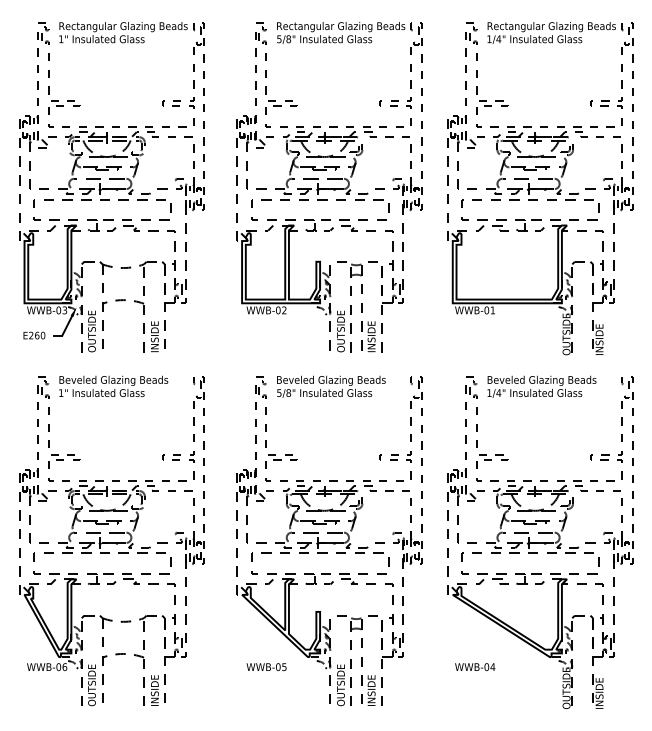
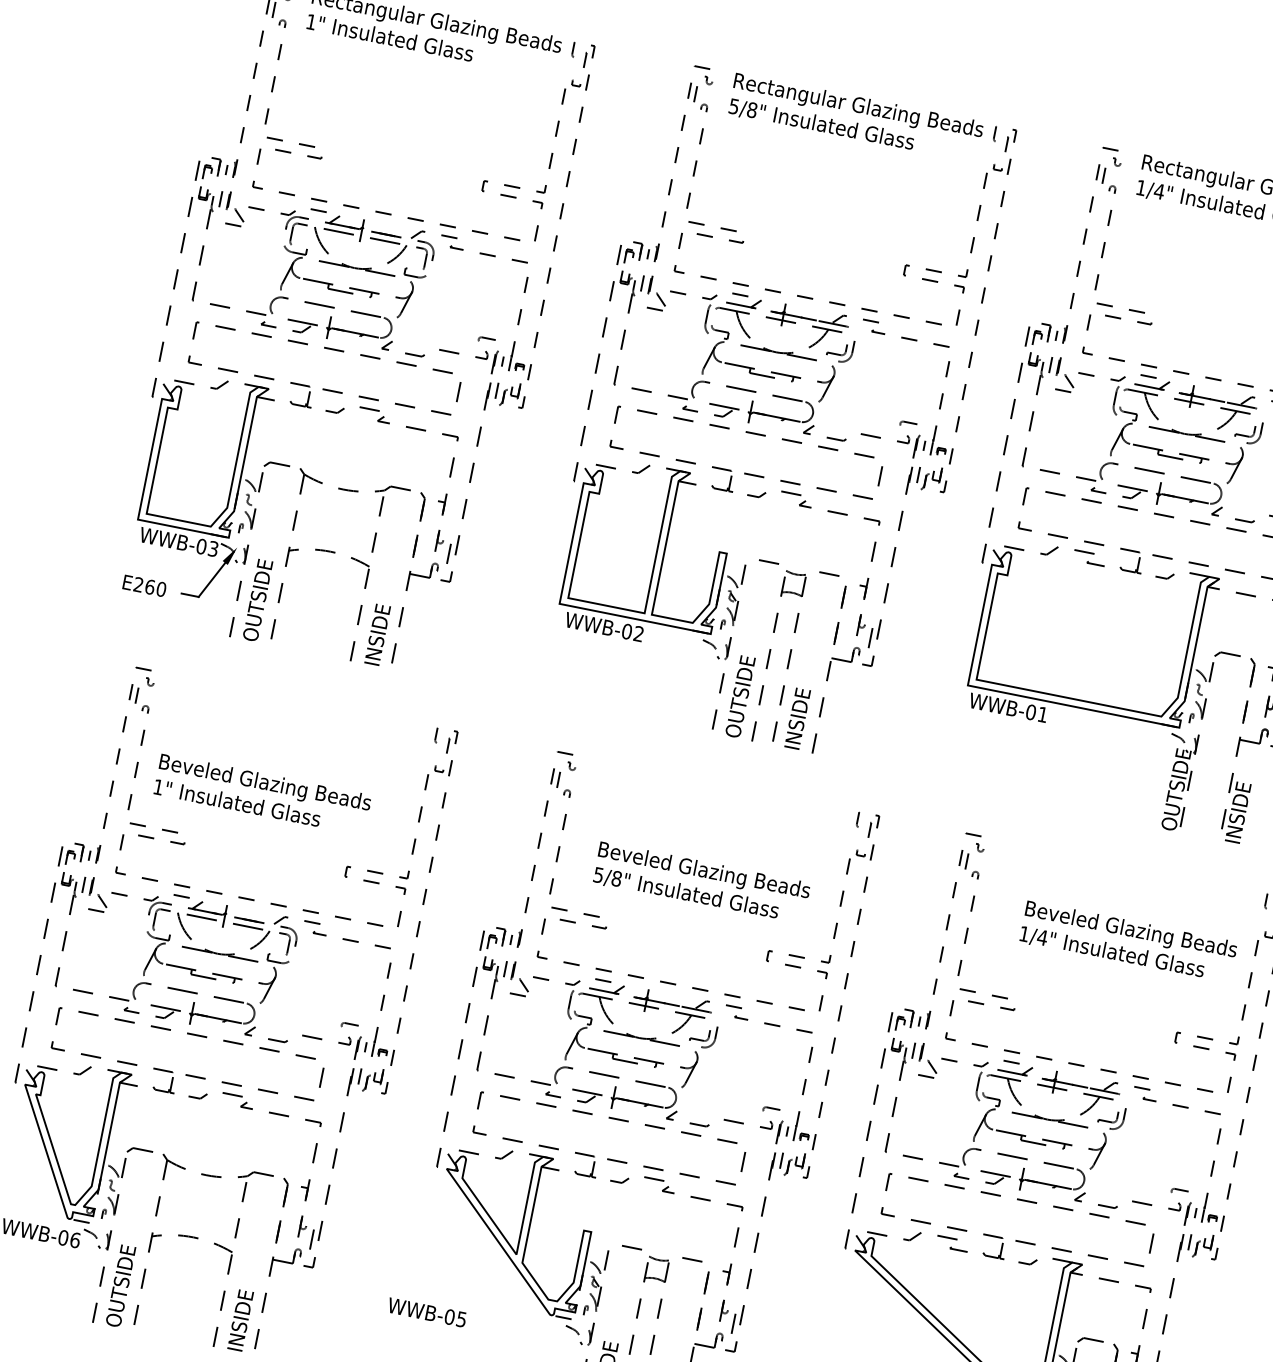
text: (113, 385) -> (262, 792), moved
text: (331, 386) -> (702, 882), moved
text: (541, 386) -> (1127, 941), moved
text: (266, 667) -> (426, 1313), moved

